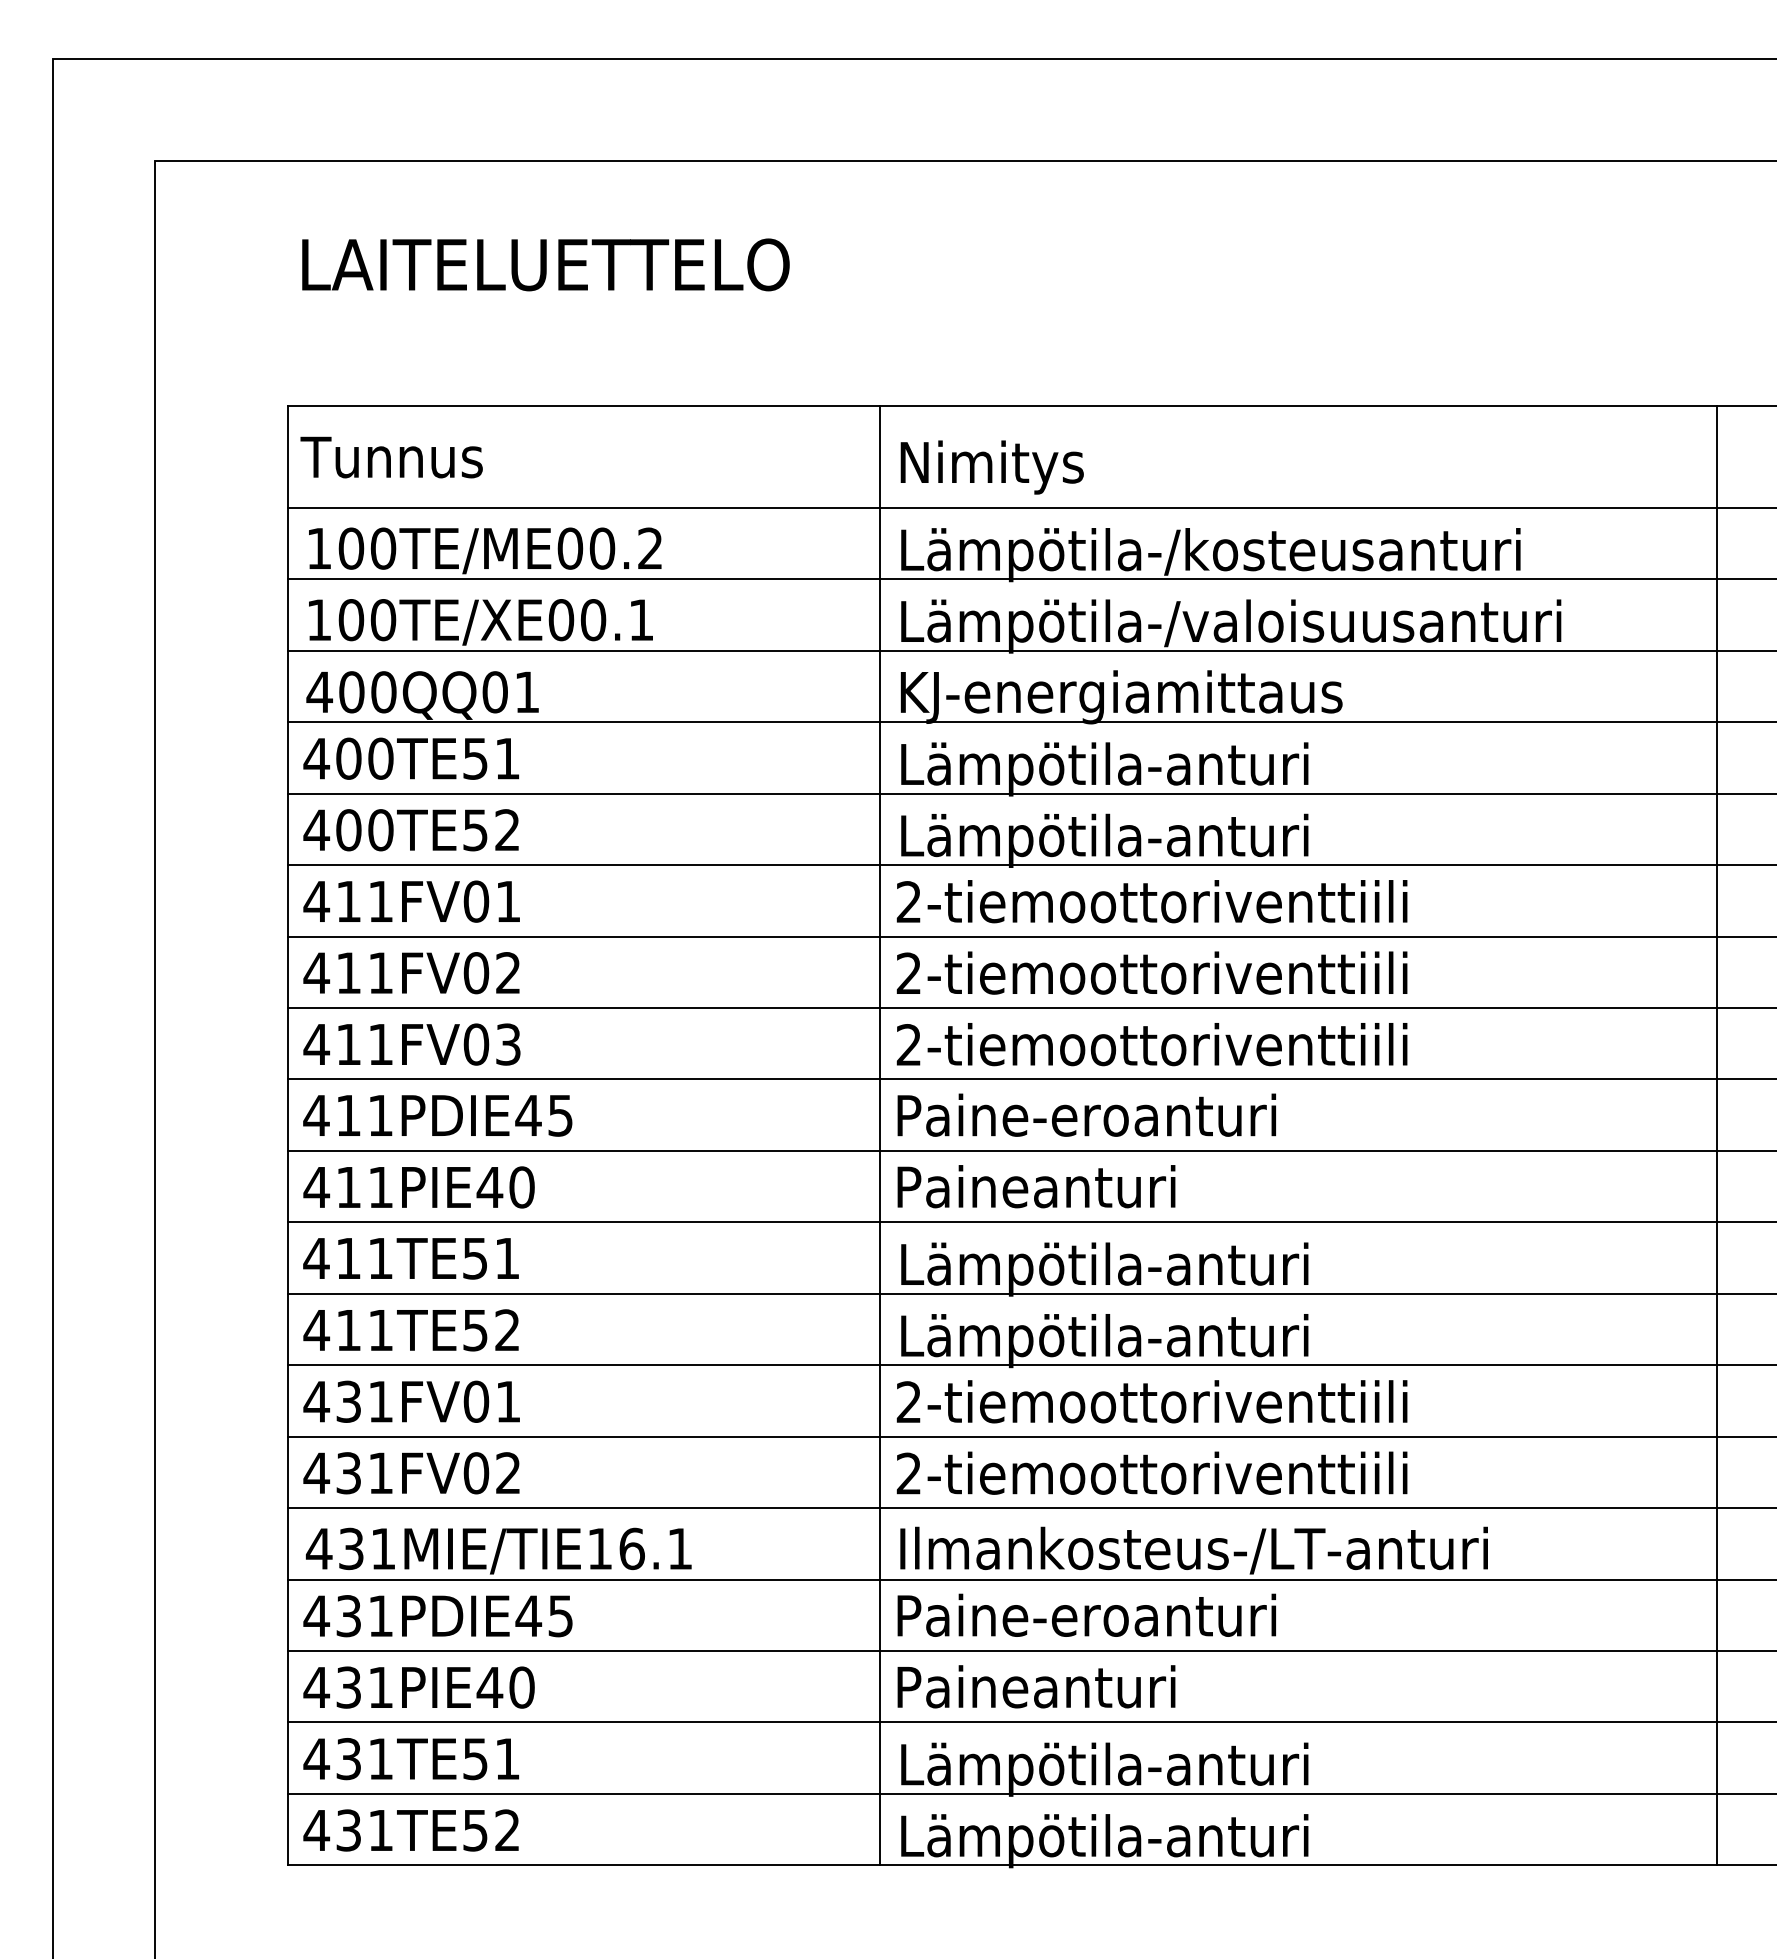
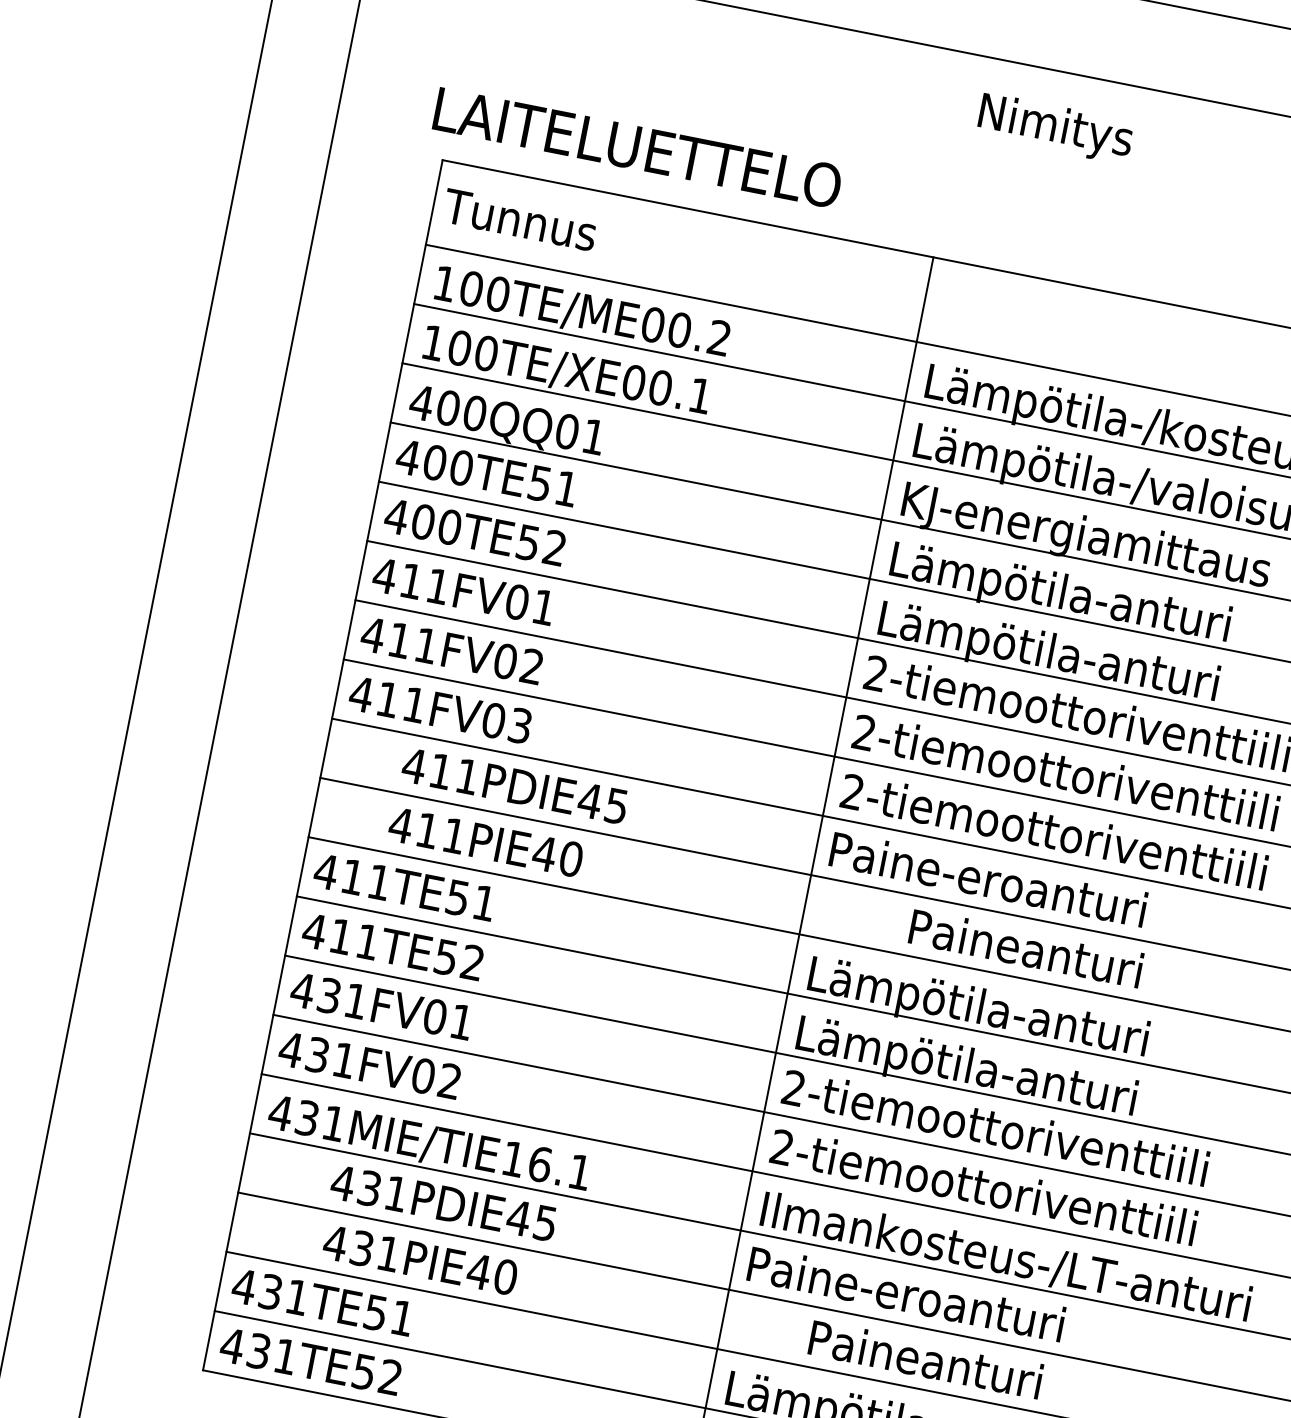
text: (545, 264) -> (637, 147), moved
text: (991, 467) -> (1054, 128), moved
text: (437, 1115) -> (514, 785), moved
text: (1036, 1186) -> (1026, 948), moved
text: (418, 1187) -> (485, 842), moved
text: (437, 1616) -> (443, 1203), moved
text: (1036, 1686) -> (925, 1359), moved
text: (418, 1687) -> (419, 1260), moved

